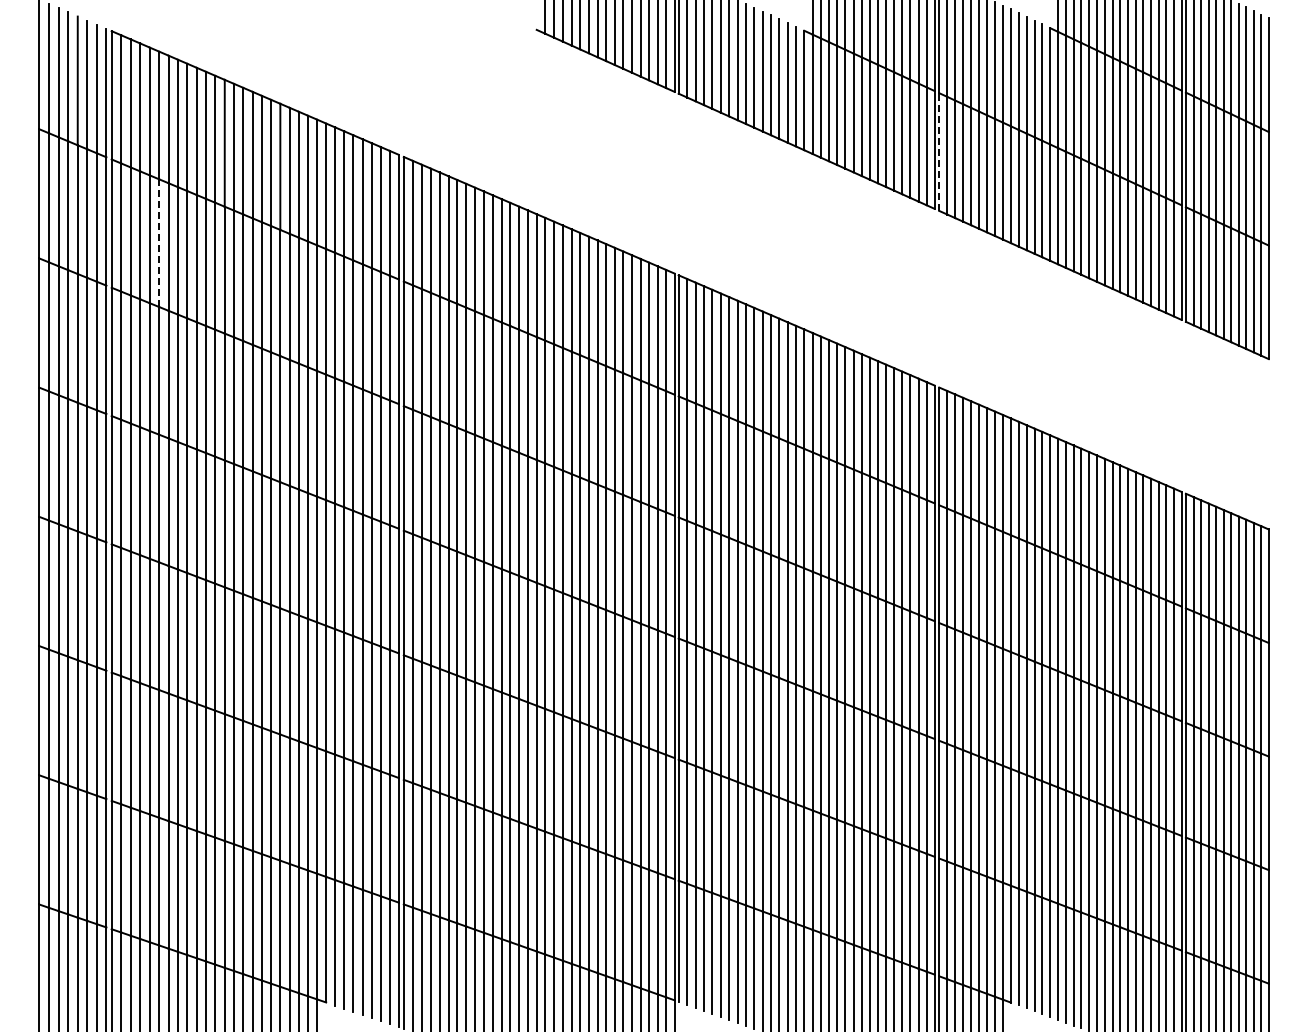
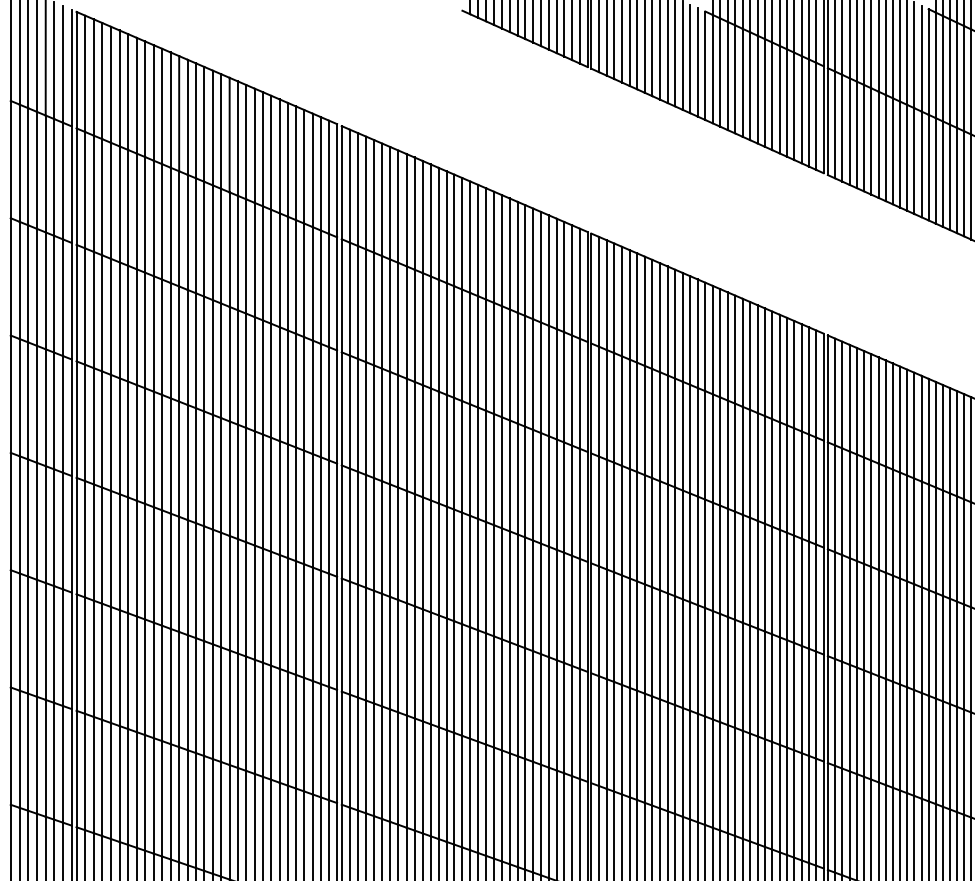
line: (939, 152) -> (828, 122), dashed -> solid
line: (159, 243) -> (119, 204), dashed -> solid

